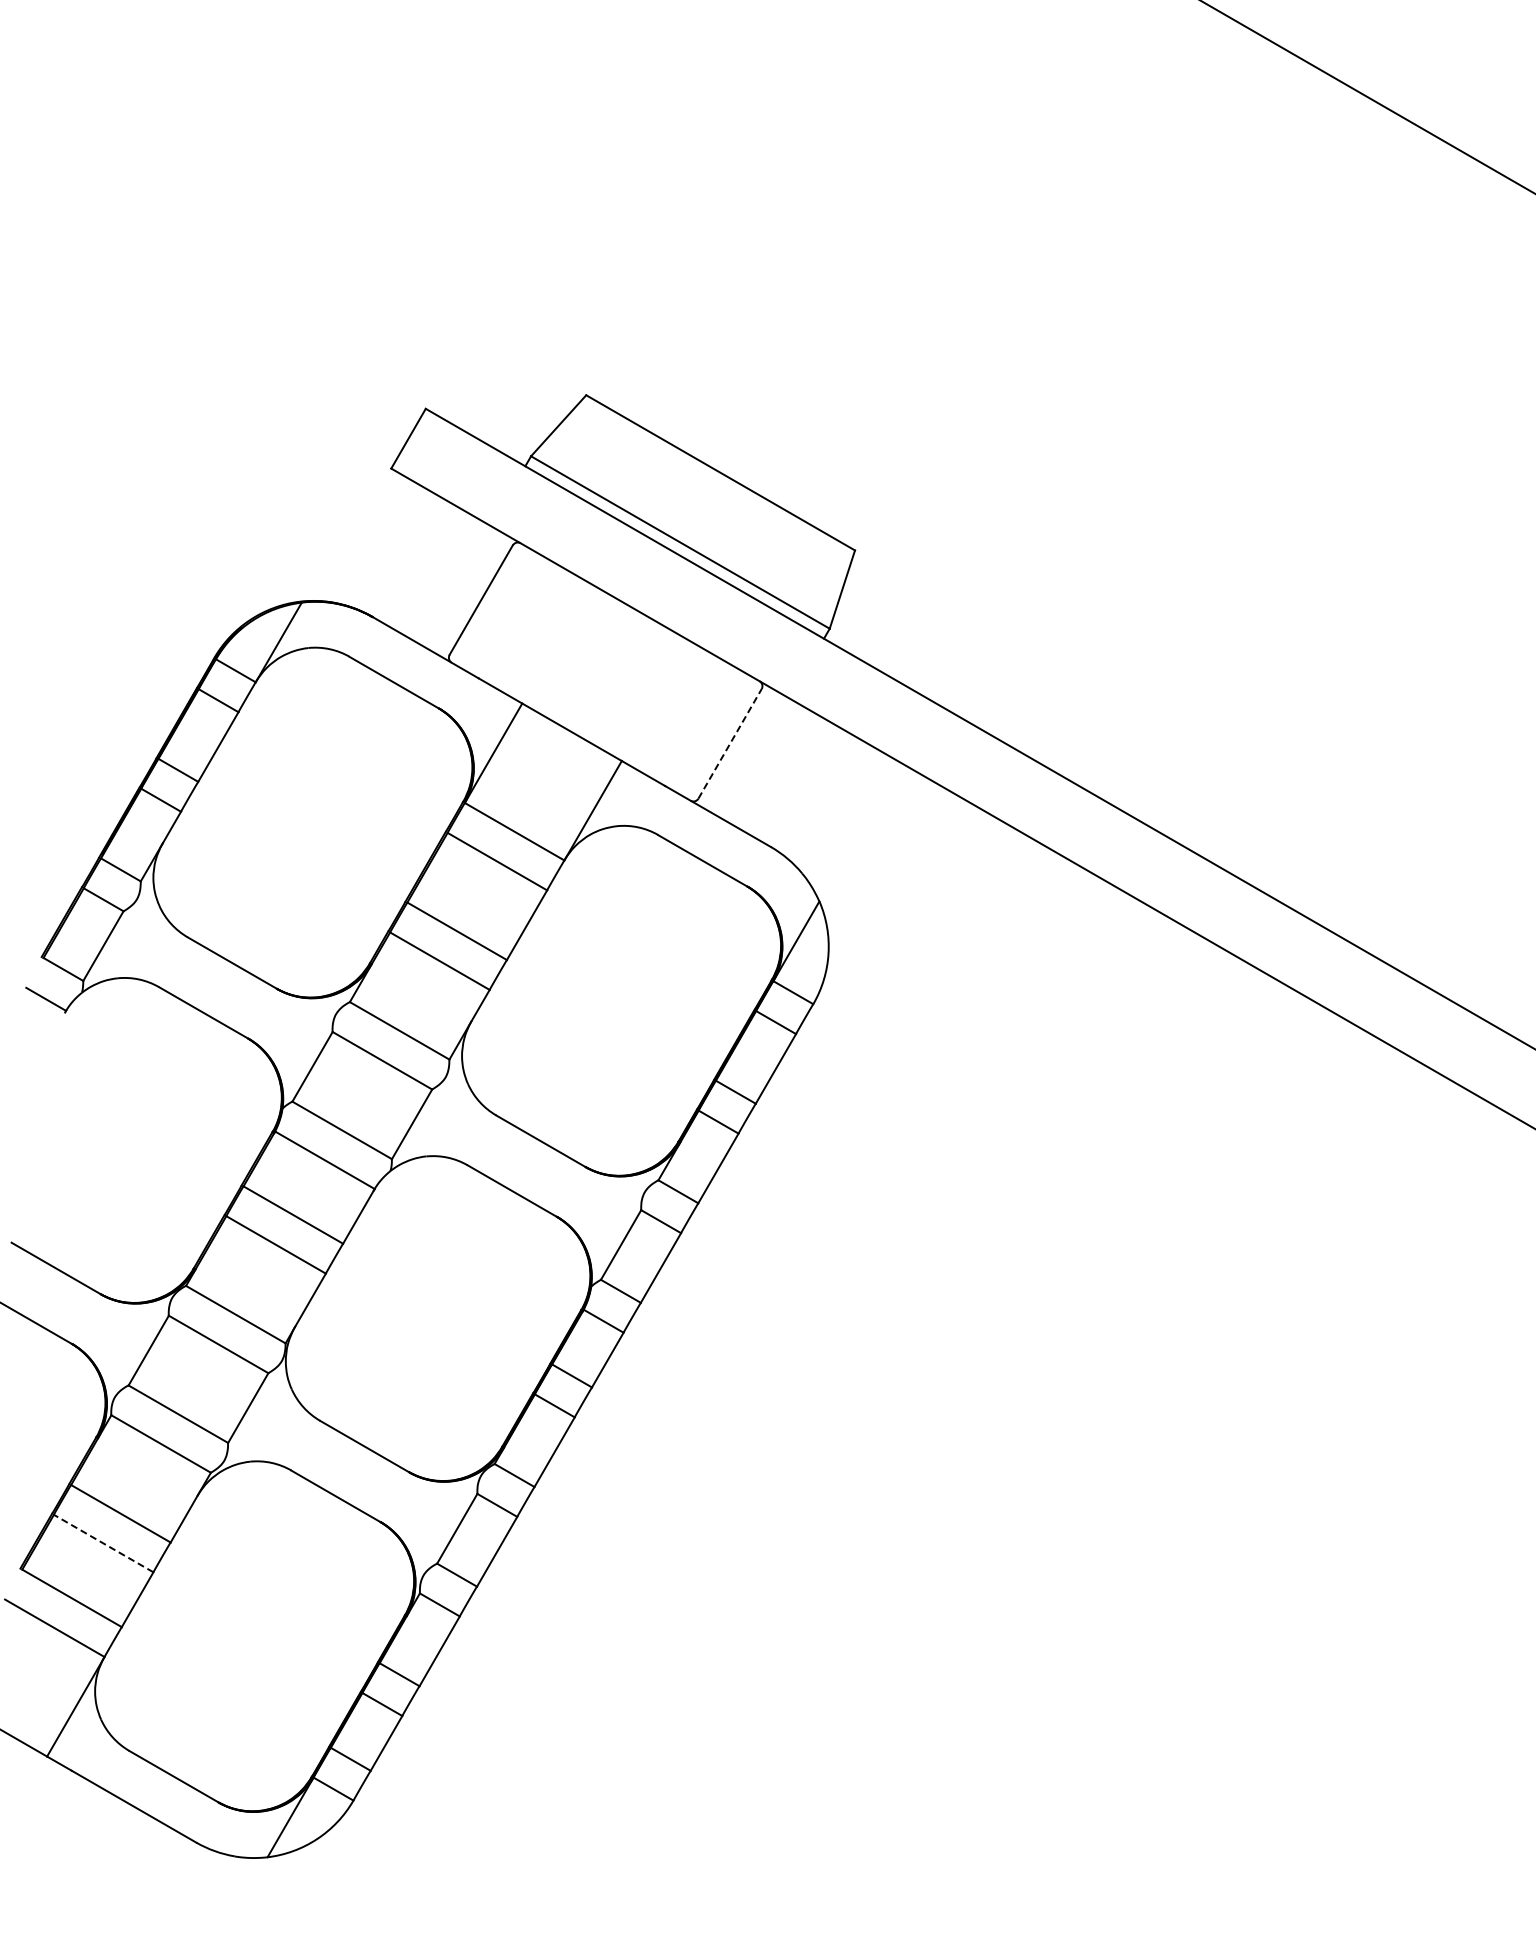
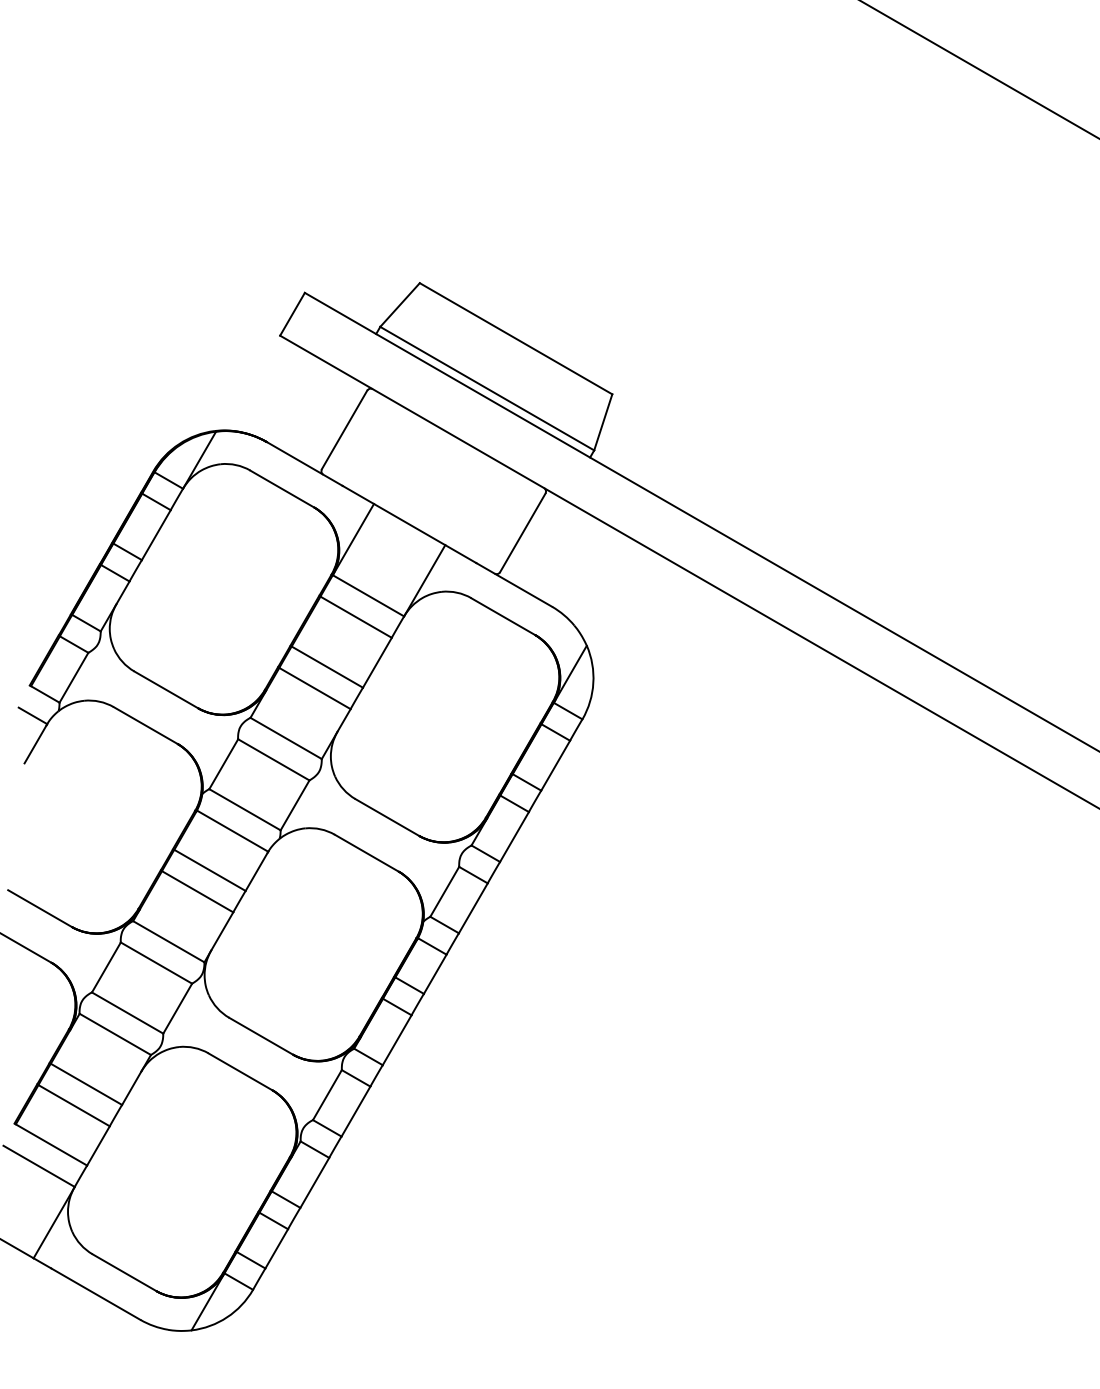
line: (730, 743) -> (523, 532), dashed -> solid
line: (49, 1038) -> (35, 743), added
line: (103, 1543) -> (74, 1105), dashed -> solid

